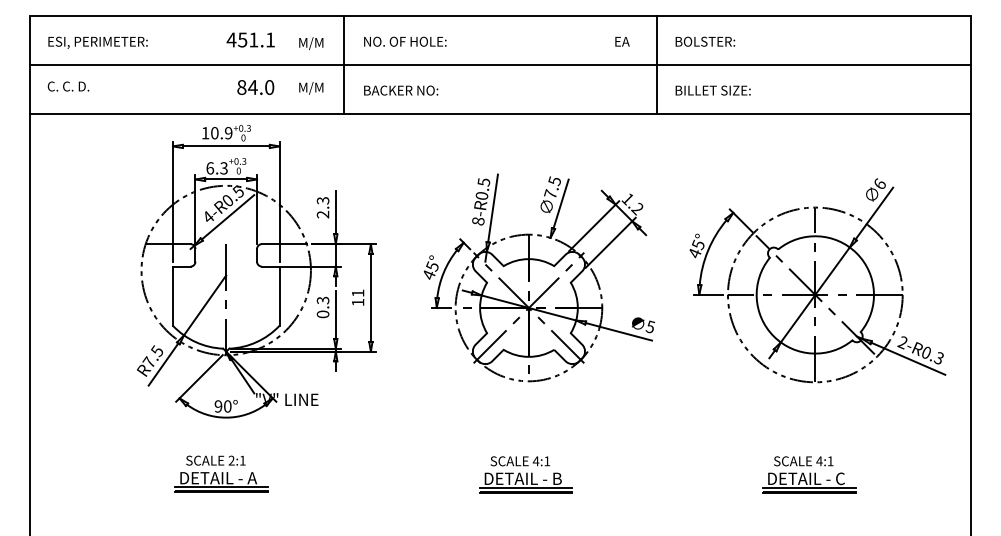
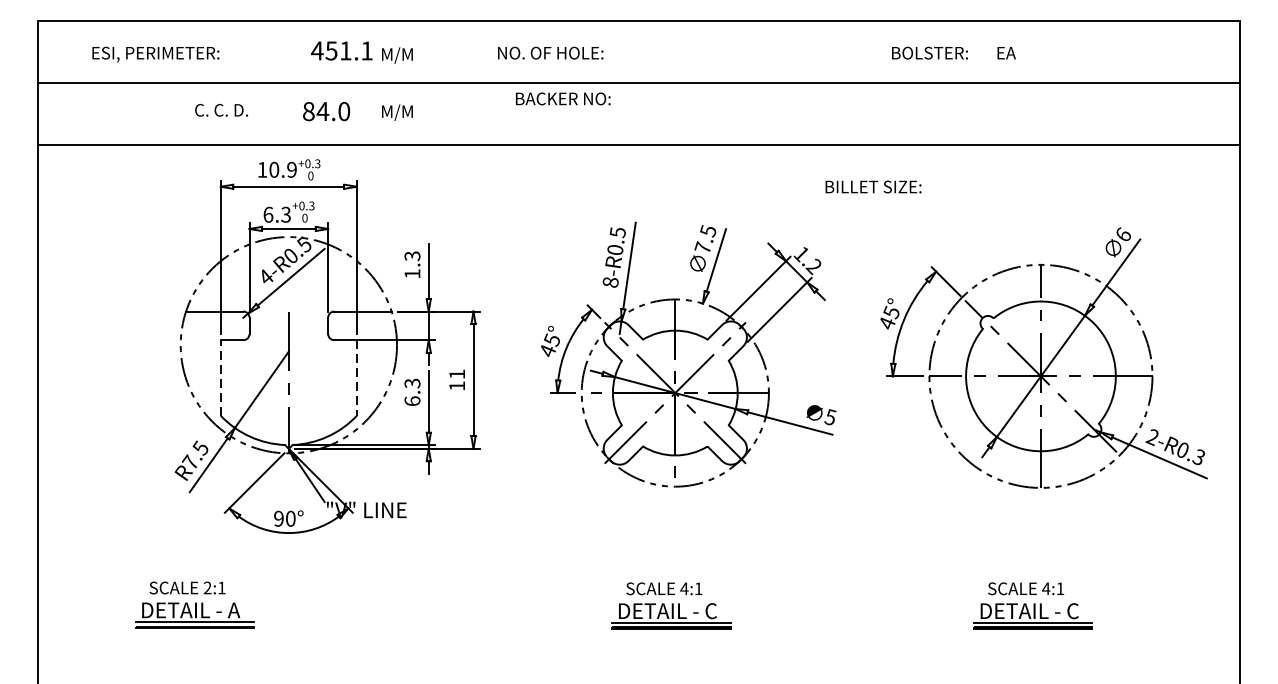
text: (250, 39) -> (341, 50), moved
text: (405, 41) -> (550, 52), moved
text: (622, 41) -> (1006, 52), moved
text: (705, 41) -> (930, 52), moved
text: (97, 42) -> (155, 54), moved
line: (343, 65) -> (438, 83), removed
line: (657, 65) -> (839, 83), removed
text: (68, 86) -> (221, 110), moved
text: (401, 90) -> (563, 98), moved
text: (712, 90) -> (872, 186), moved
text: (322, 214) -> (411, 273), 2.3 -> 1.3
line: (172, 296) -> (220, 378), solid -> dashed
line: (279, 296) -> (356, 378), solid -> dashed
text: (322, 314) -> (411, 401), 0.3 -> 6.3
part: (221, 473) -> (194, 604), moved
text: (556, 478) -> (710, 610), DETAIL - B -> DETAIL - C

